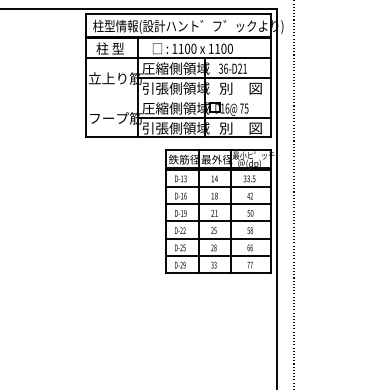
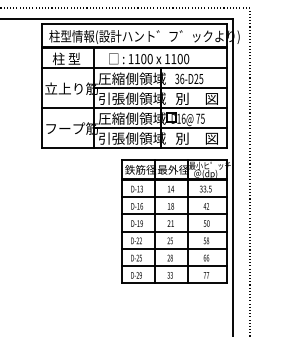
text: (244, 68) -> (200, 78), 36-D21 -> 36-D25
line: (178, 97) -> (134, 107), added

